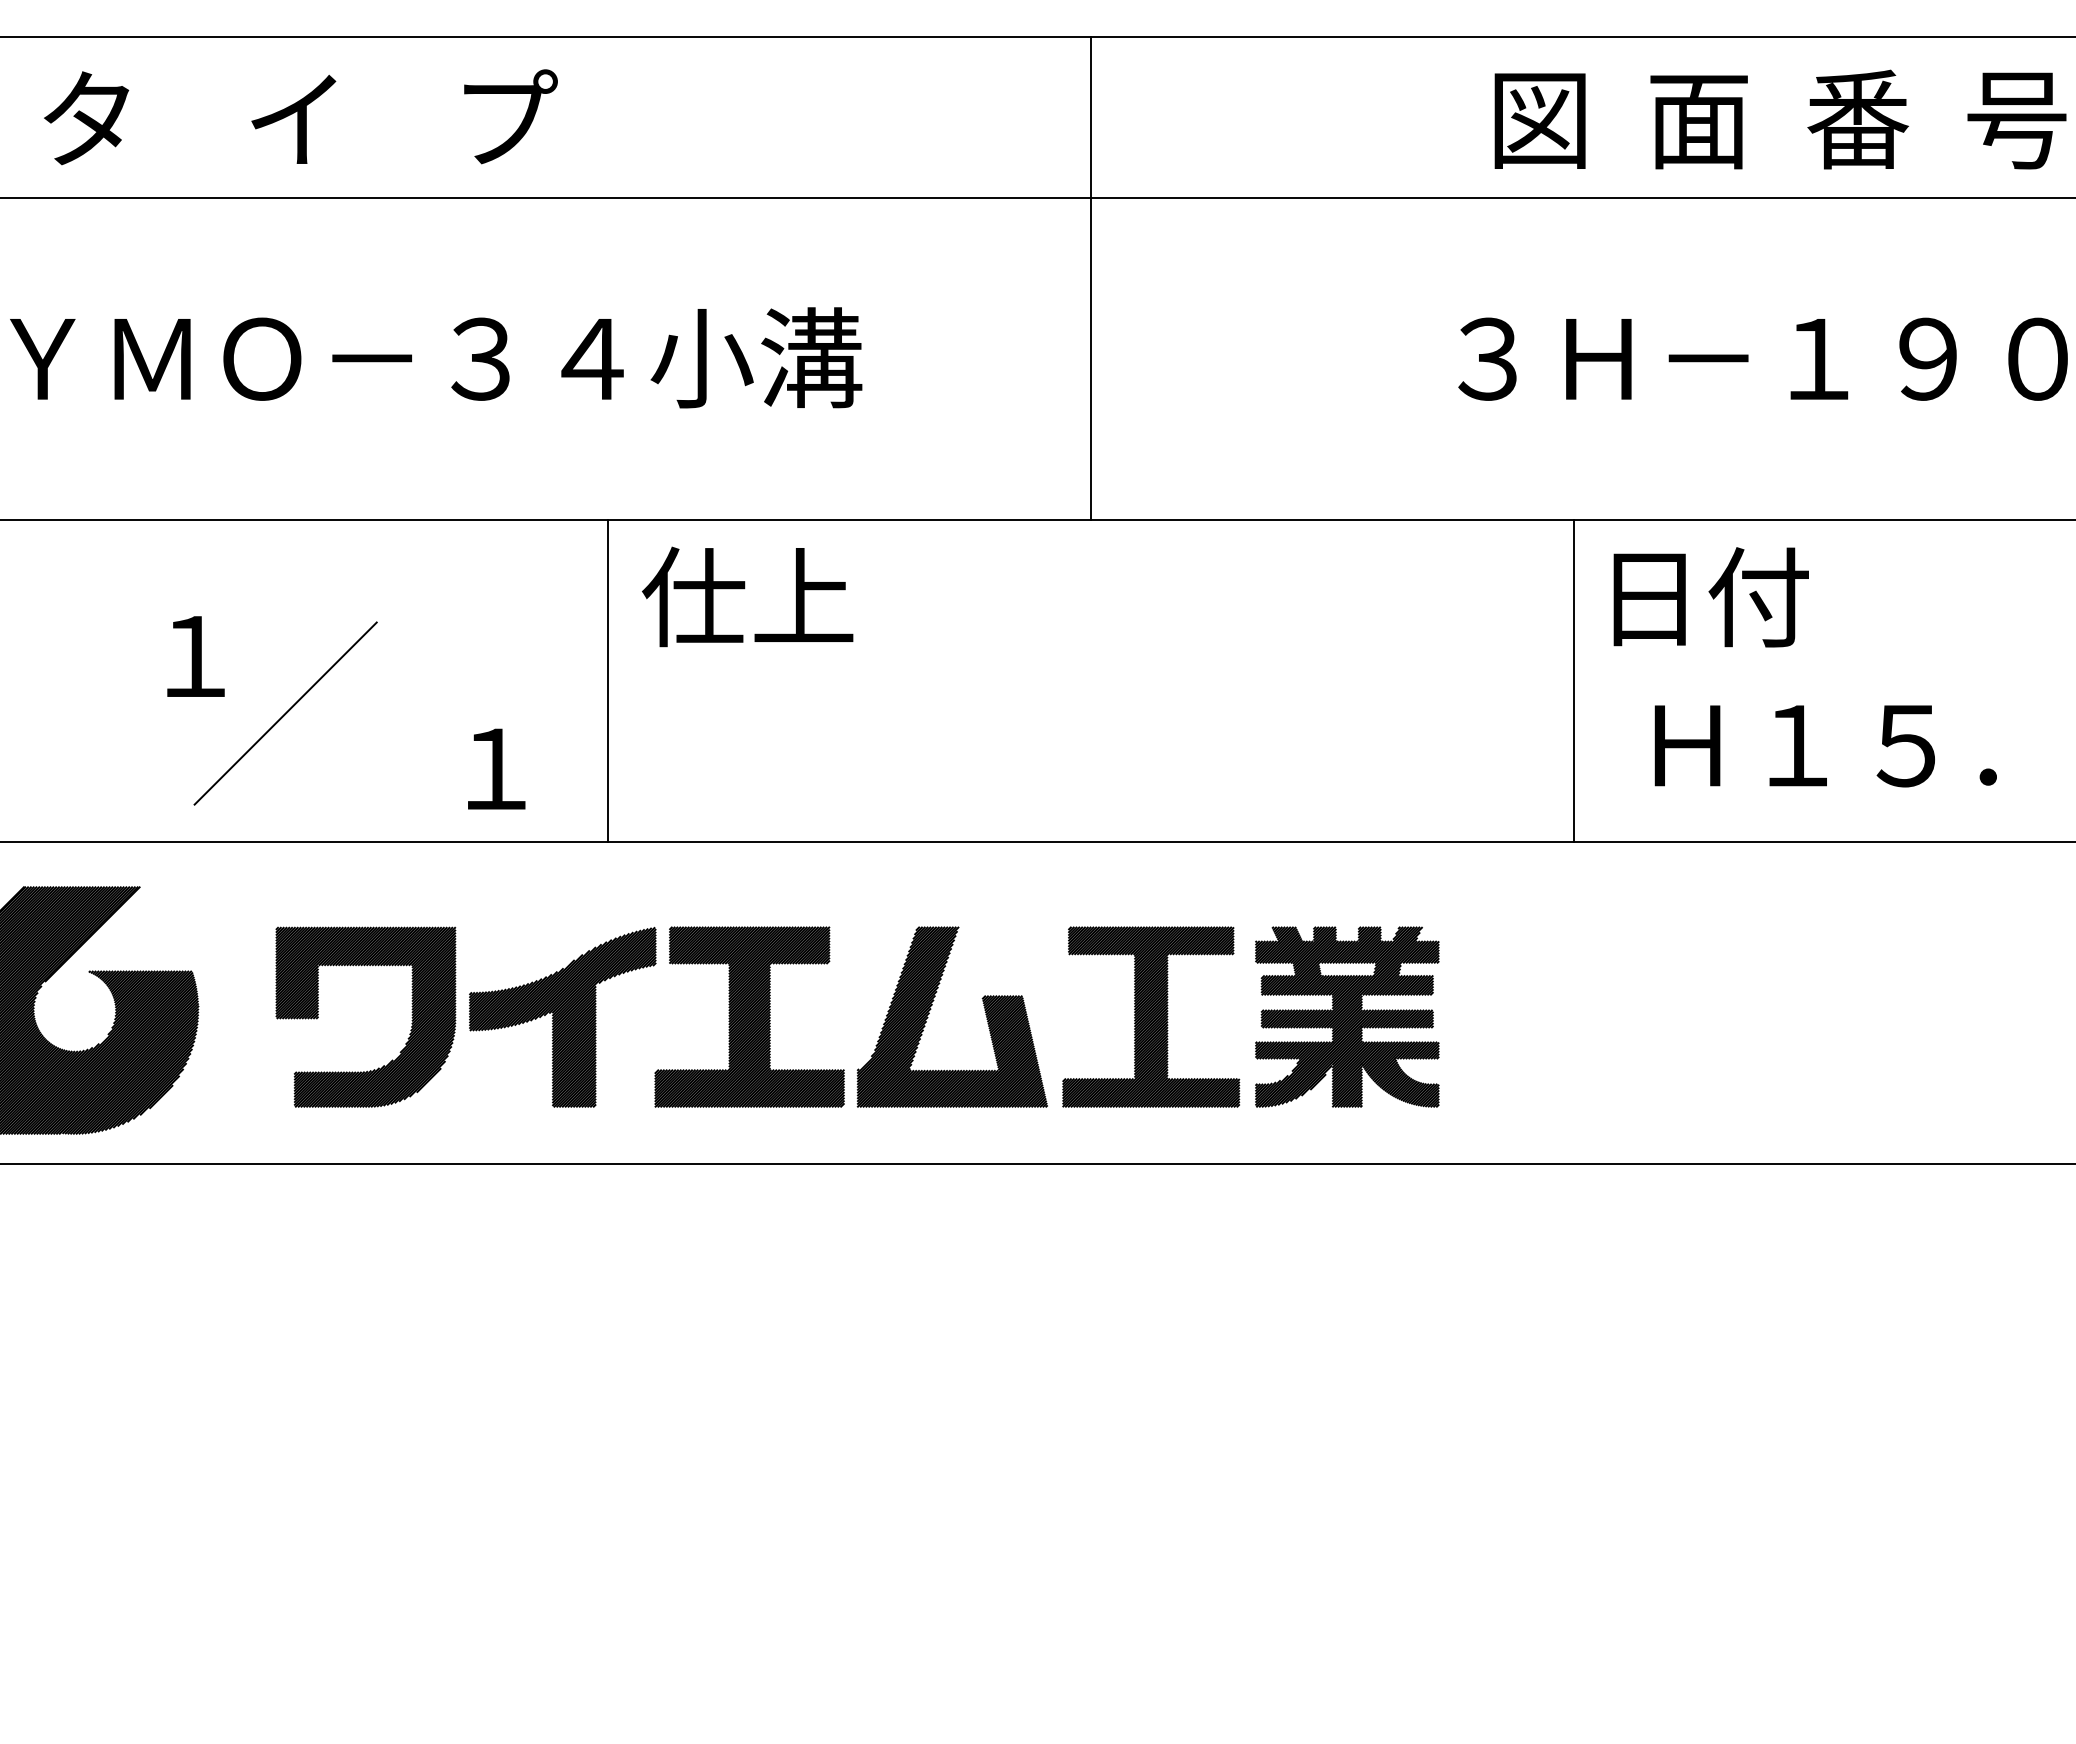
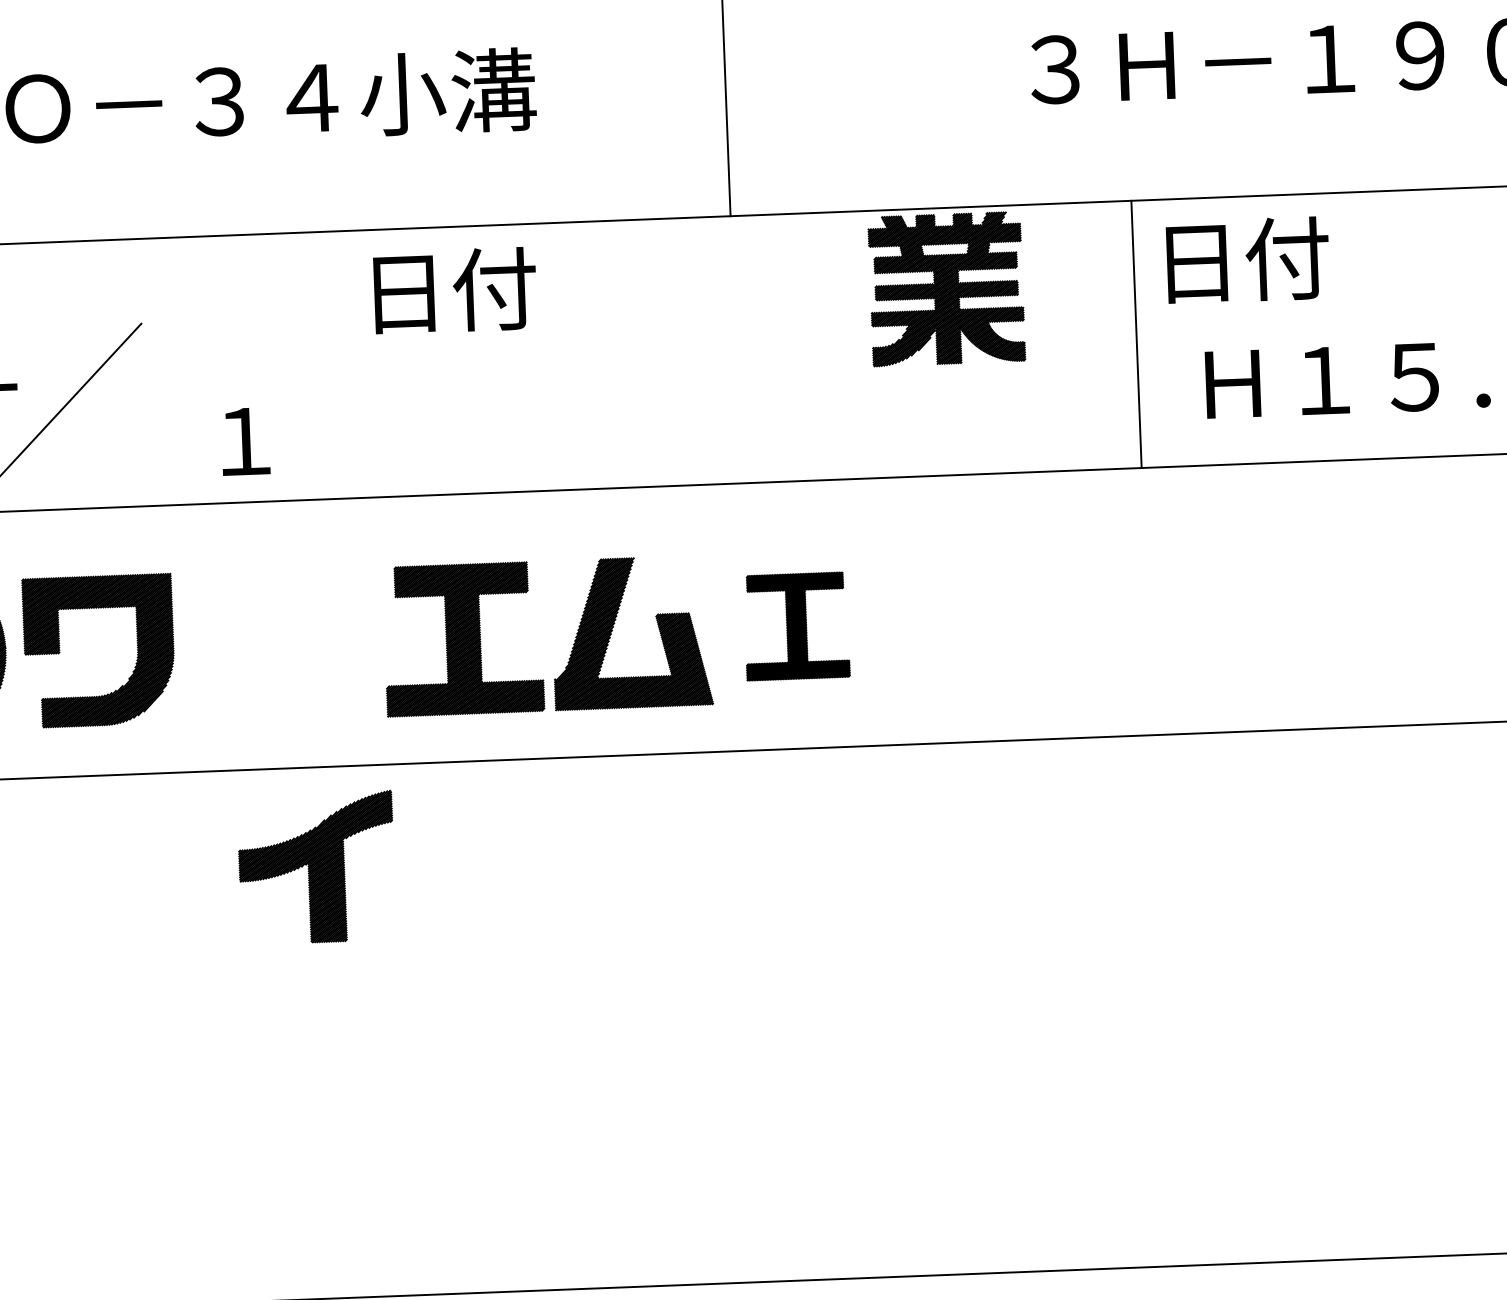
text: (747, 596) -> (448, 290), 仕上 -> 日付
line: (607, 681) -> (334, 365), removed
part: (411, 1015) -> (136, 648), moved
part: (562, 1016) -> (316, 867), moved
part: (1151, 1016) -> (796, 626), size x0.7
part: (1347, 1016) -> (946, 288), moved

